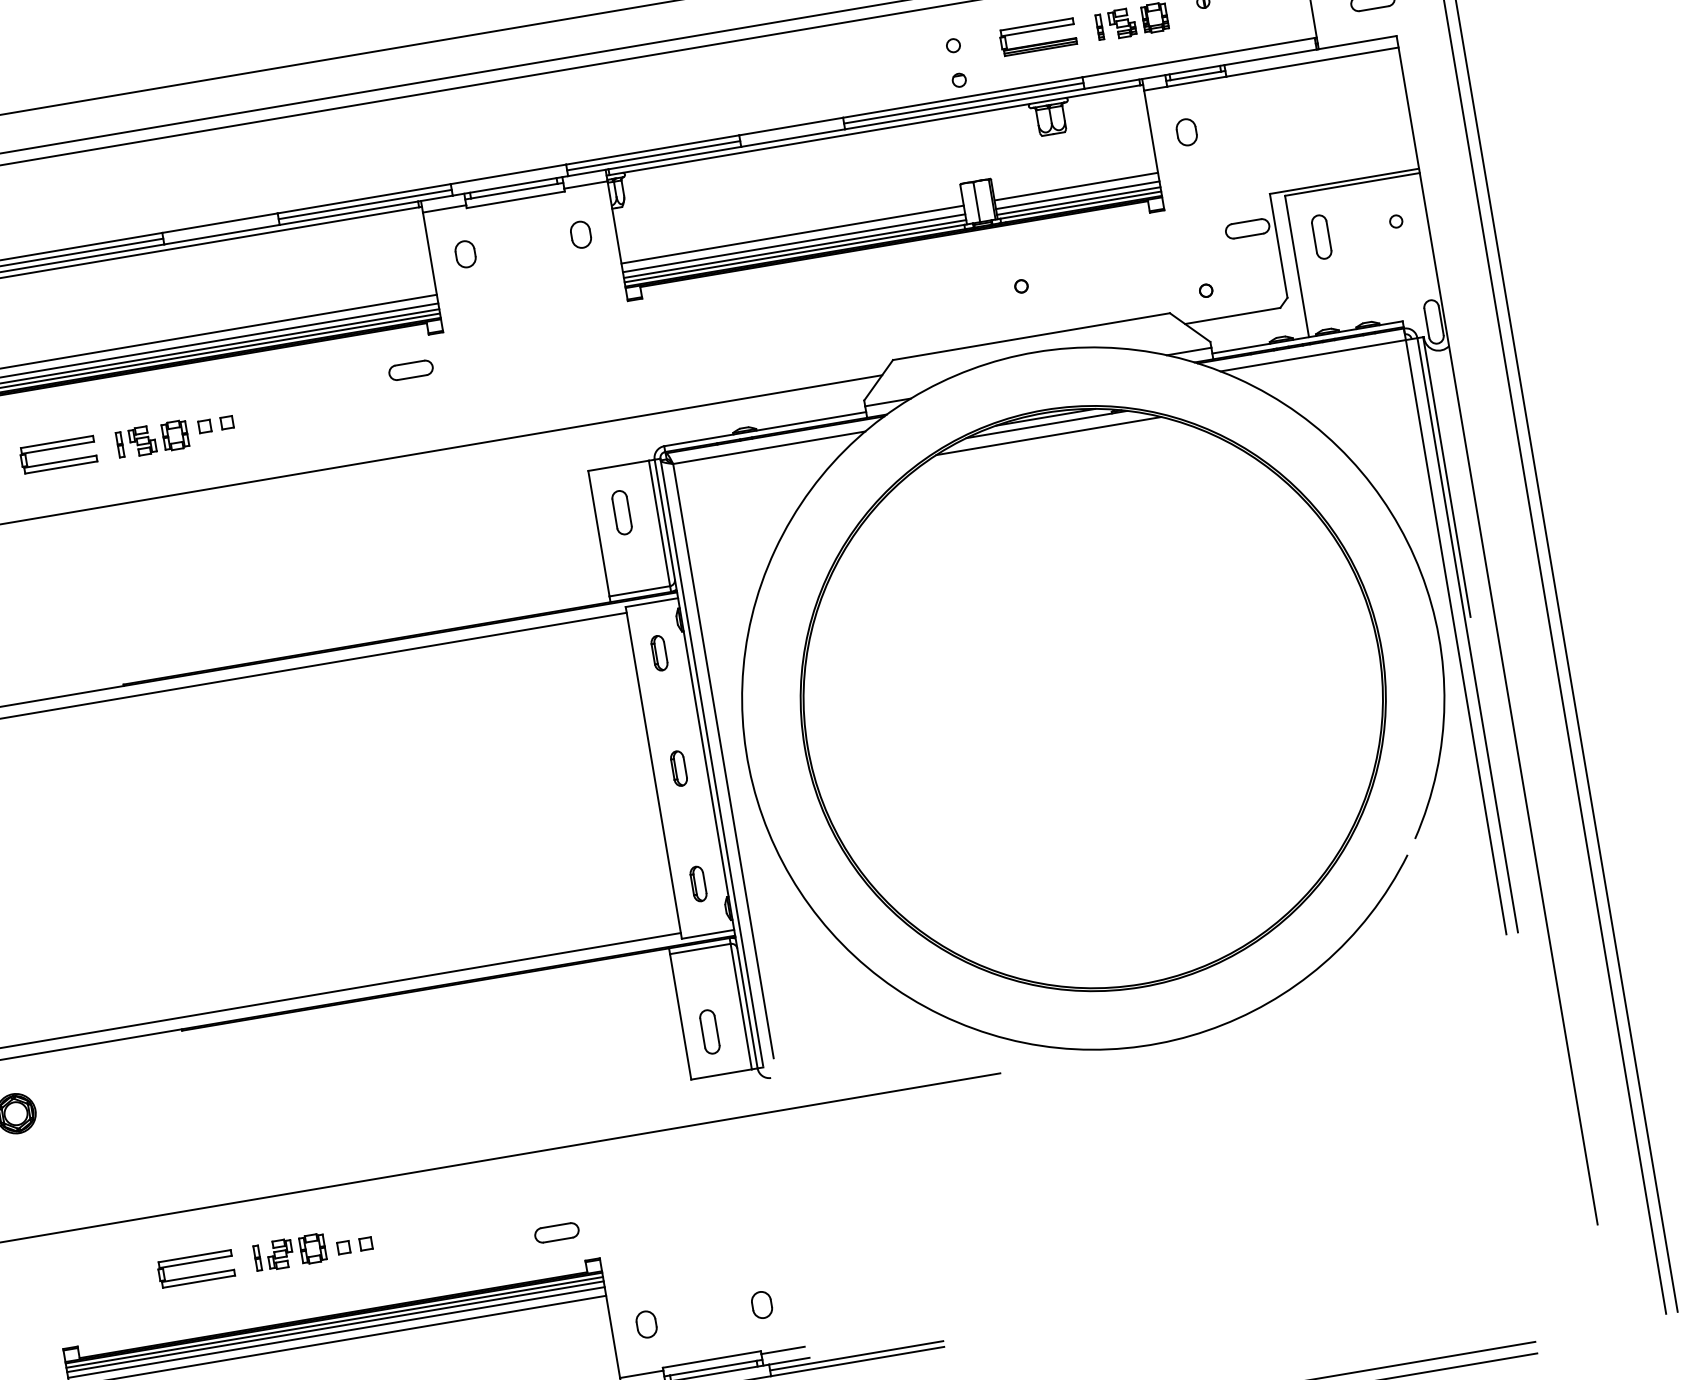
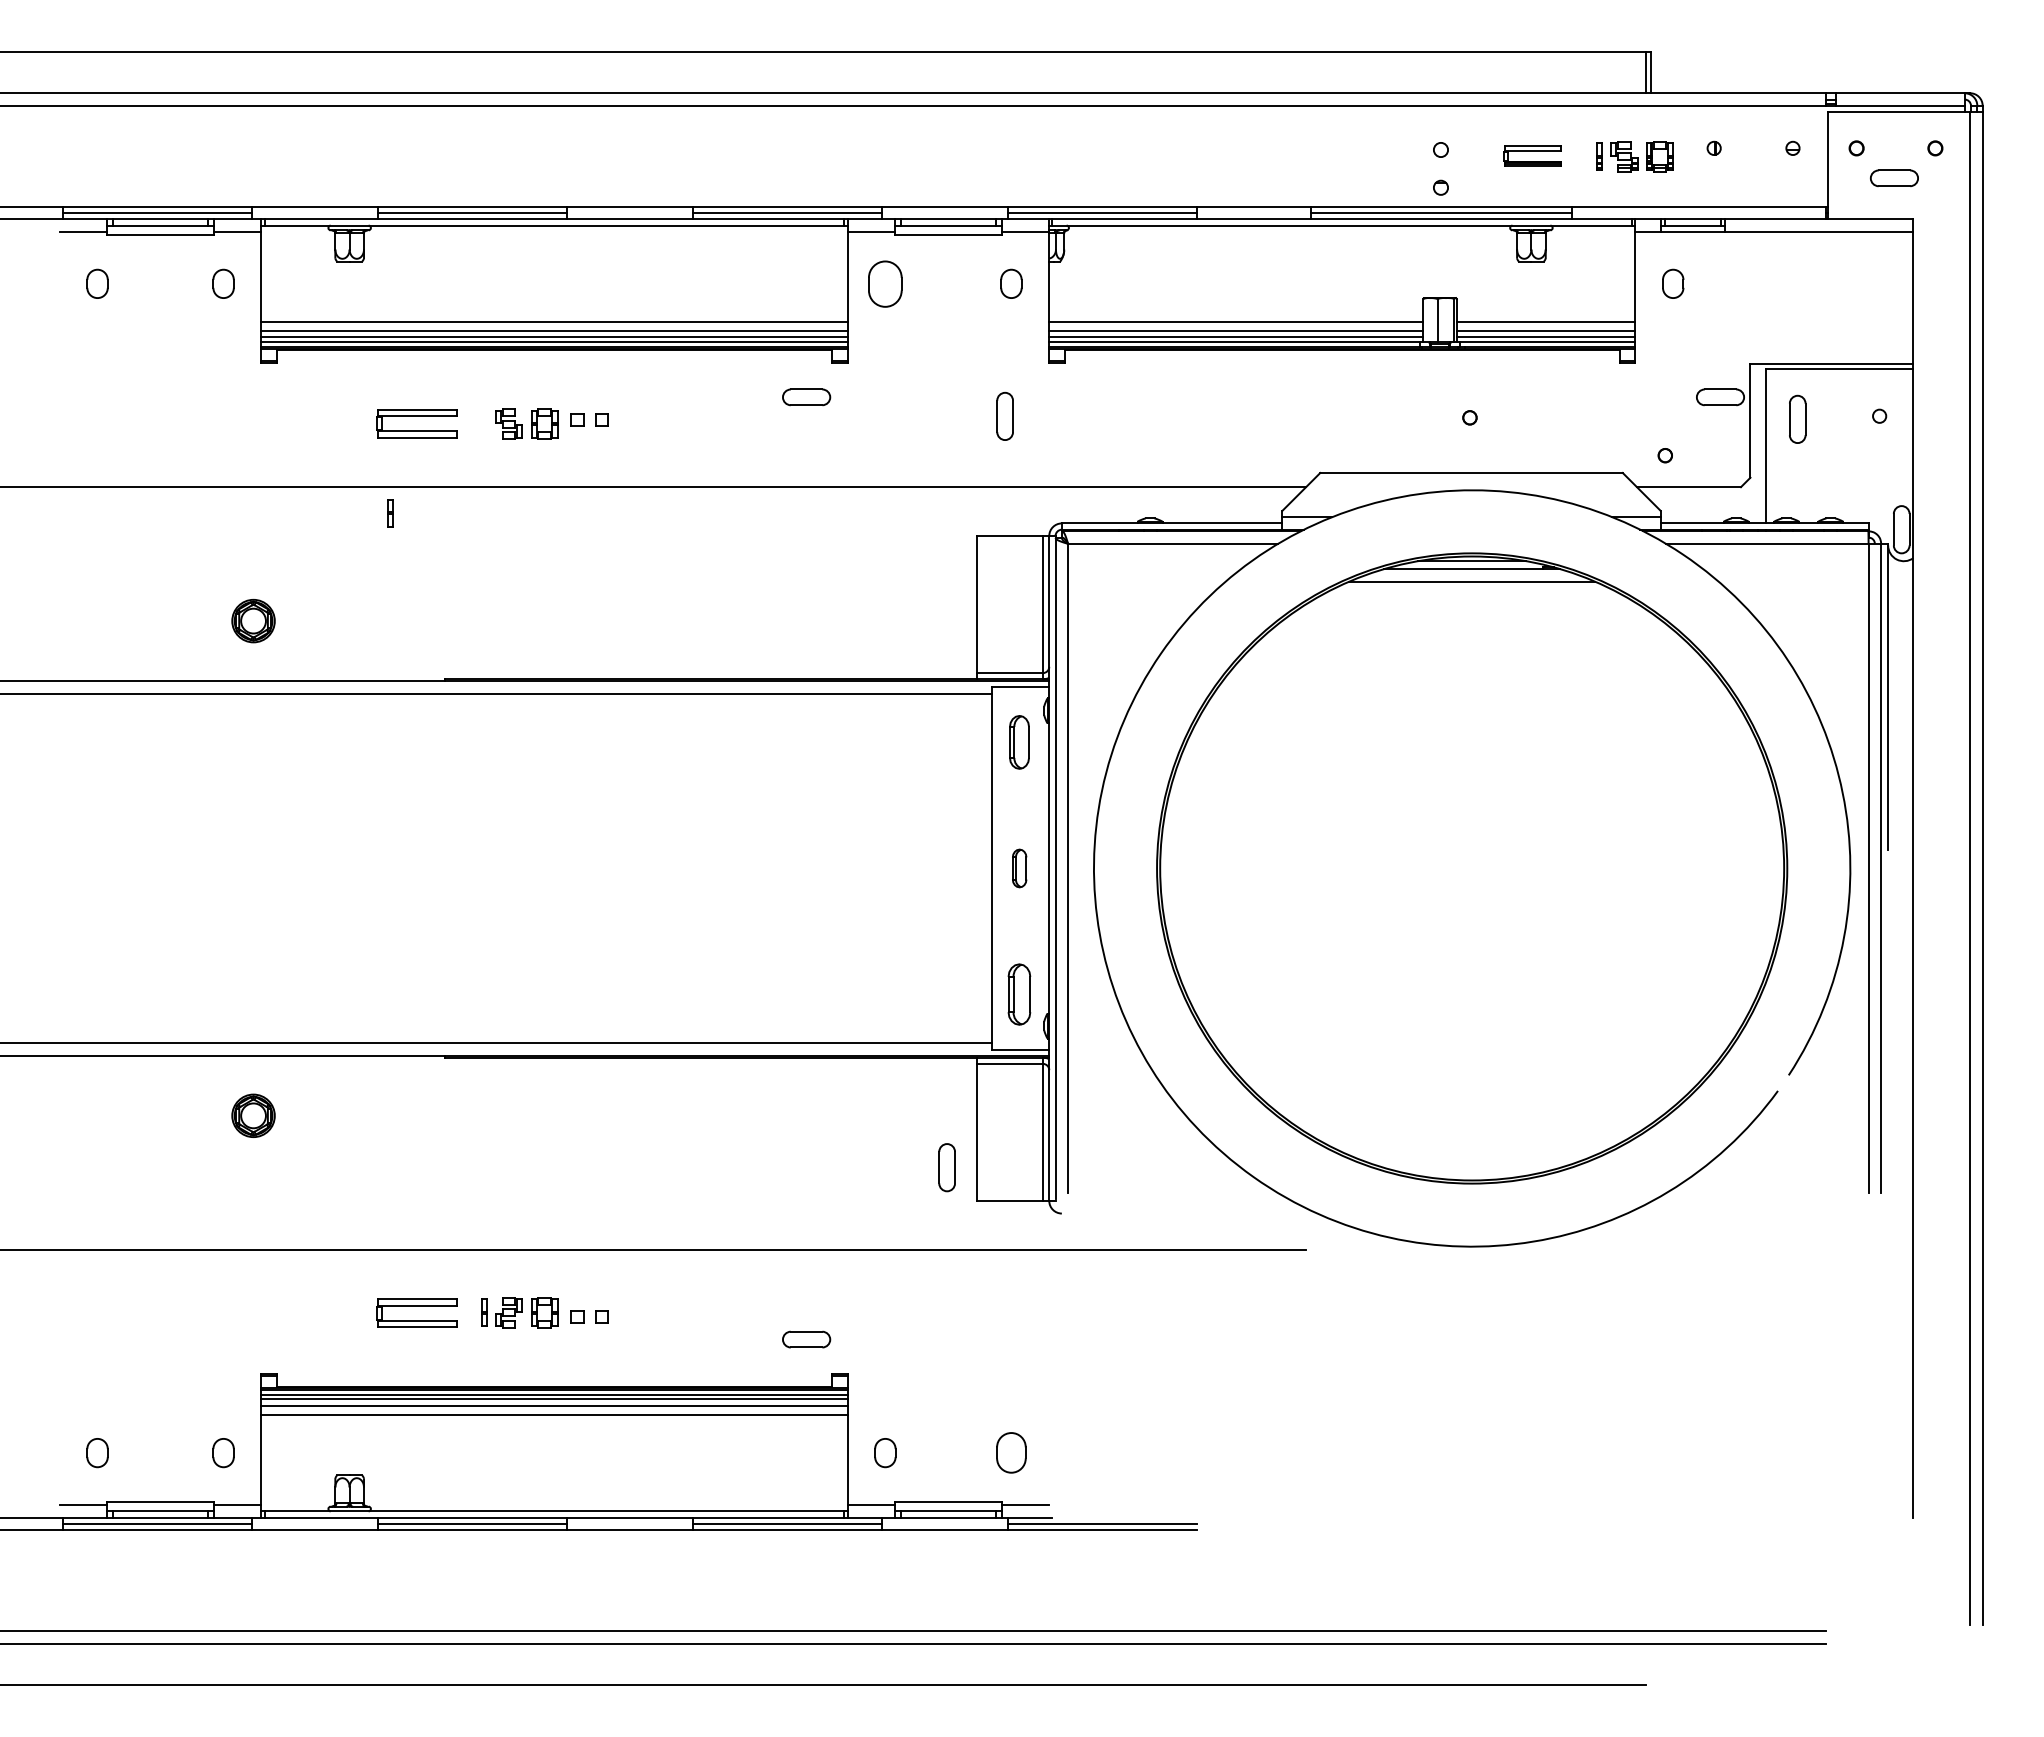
part: (1038, 36) -> (1532, 155), size x0.7
part: (465, 253) -> (885, 283), size x1.6
part: (120, 445) -> (390, 513), moved
part: (621, 511) -> (1004, 415), moved
part: (659, 653) -> (1019, 742), size x1.4
part: (698, 884) -> (1019, 994), size x1.6
part: (709, 1031) -> (946, 1167), moved
part: (762, 1305) -> (1011, 1453), size x1.4

